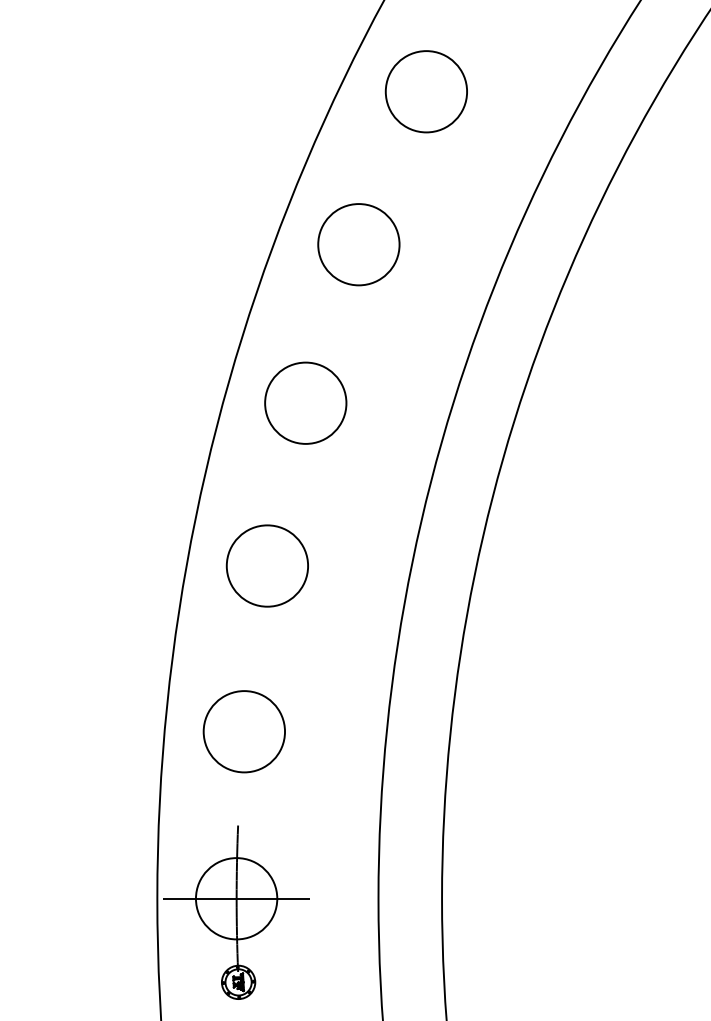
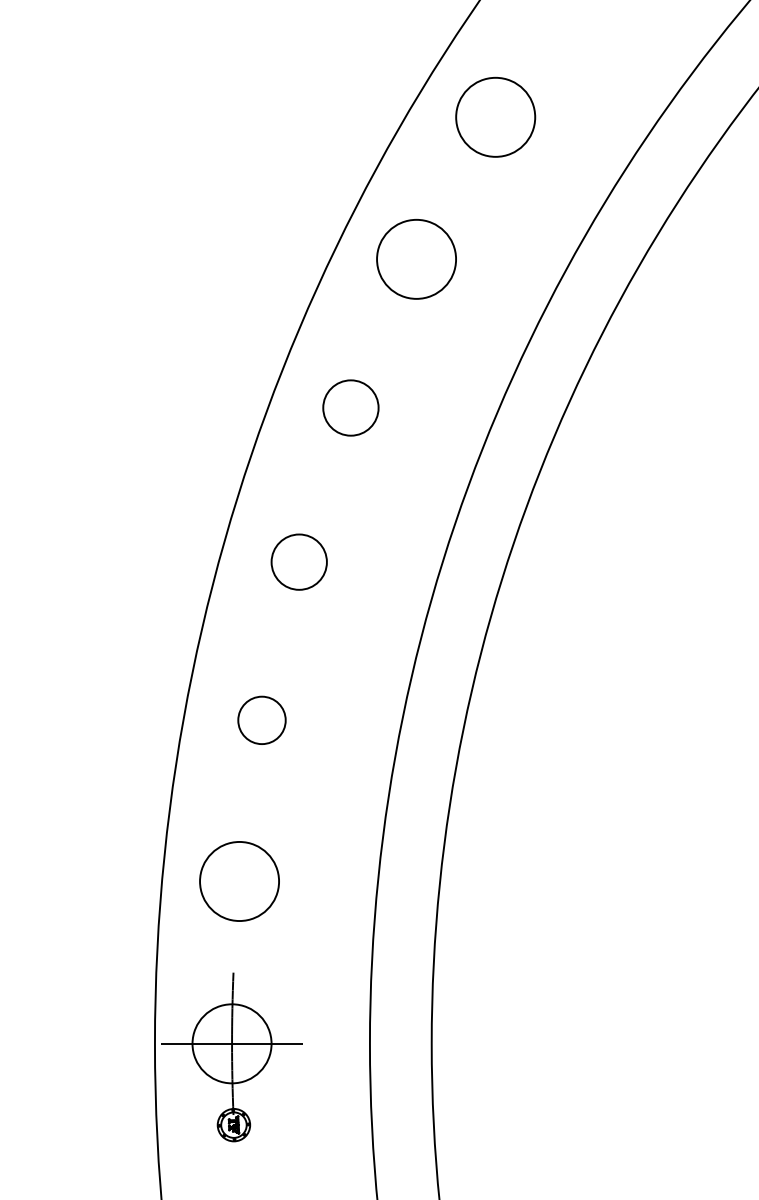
circle: (358, 244) -> (350, 407), size x0.7
circle: (304, 402) -> (298, 561), size x0.7
circle: (266, 565) -> (261, 719), size x0.6

